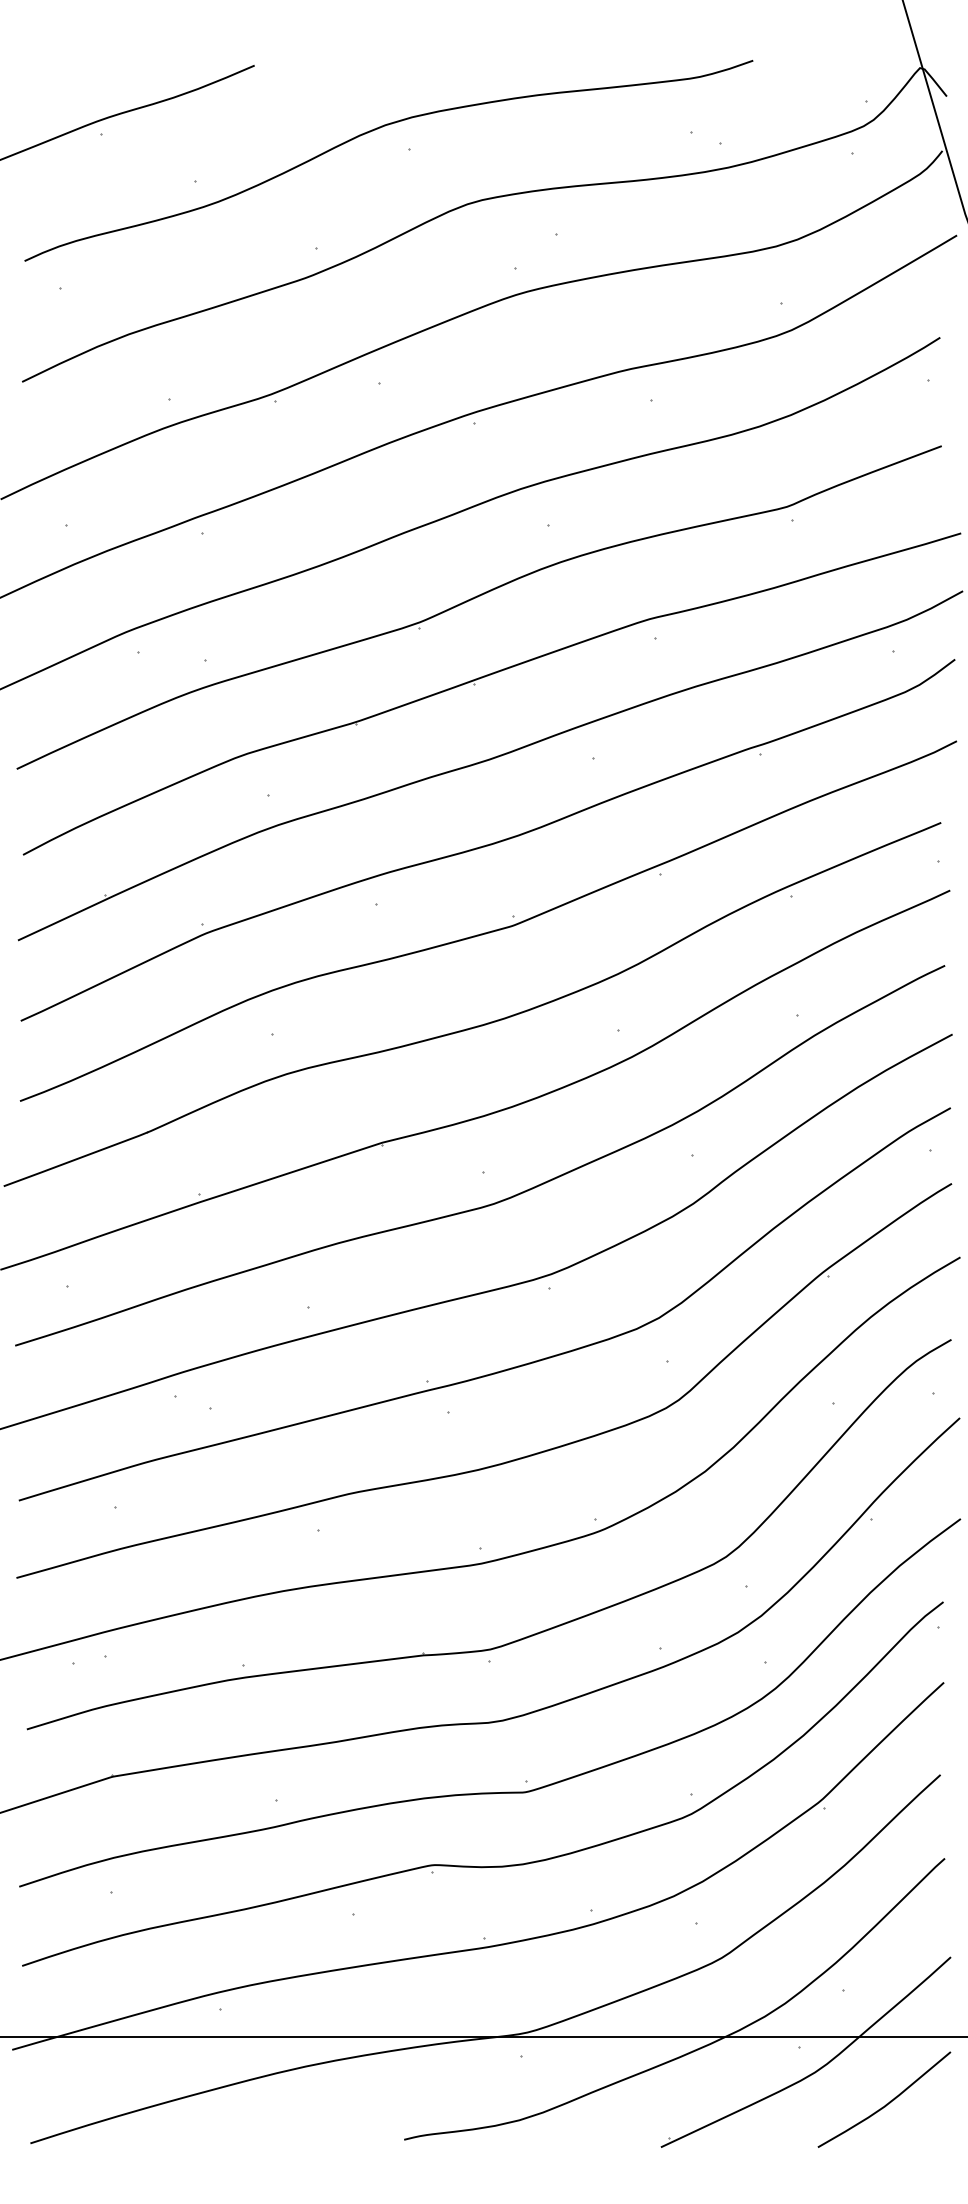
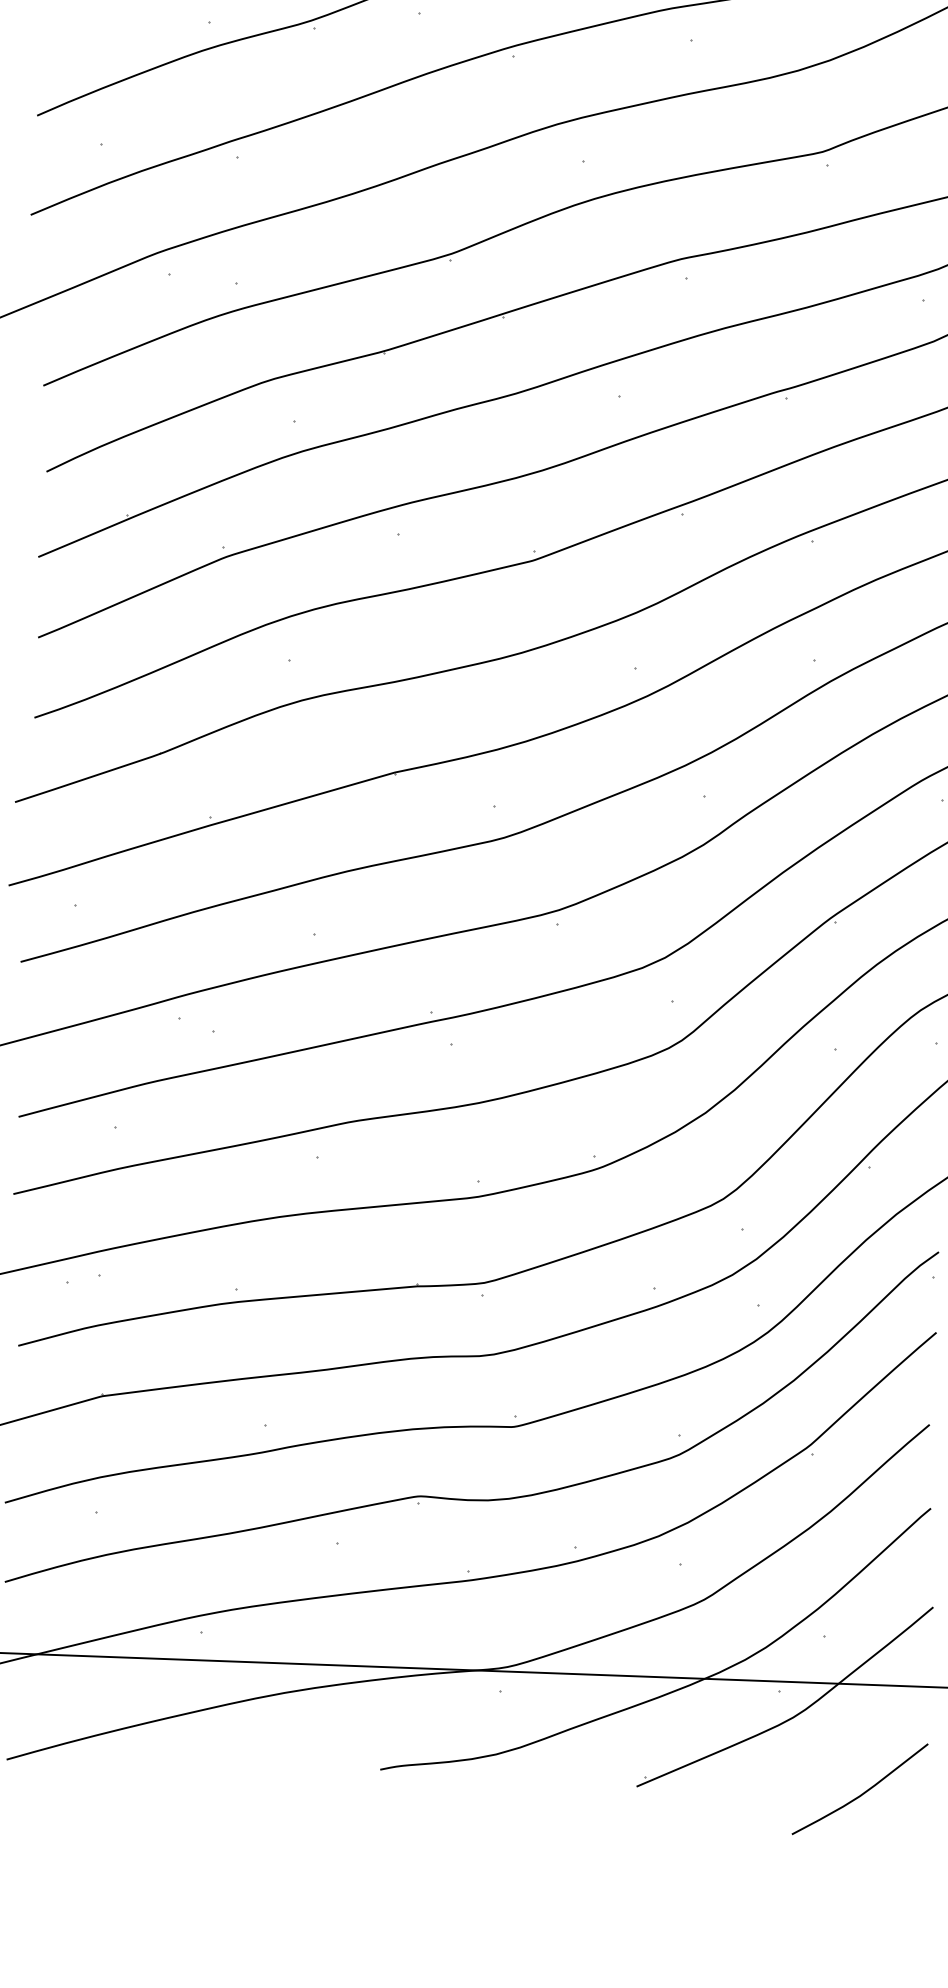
curve: (886, 2103) -> (862, 1793), moved

